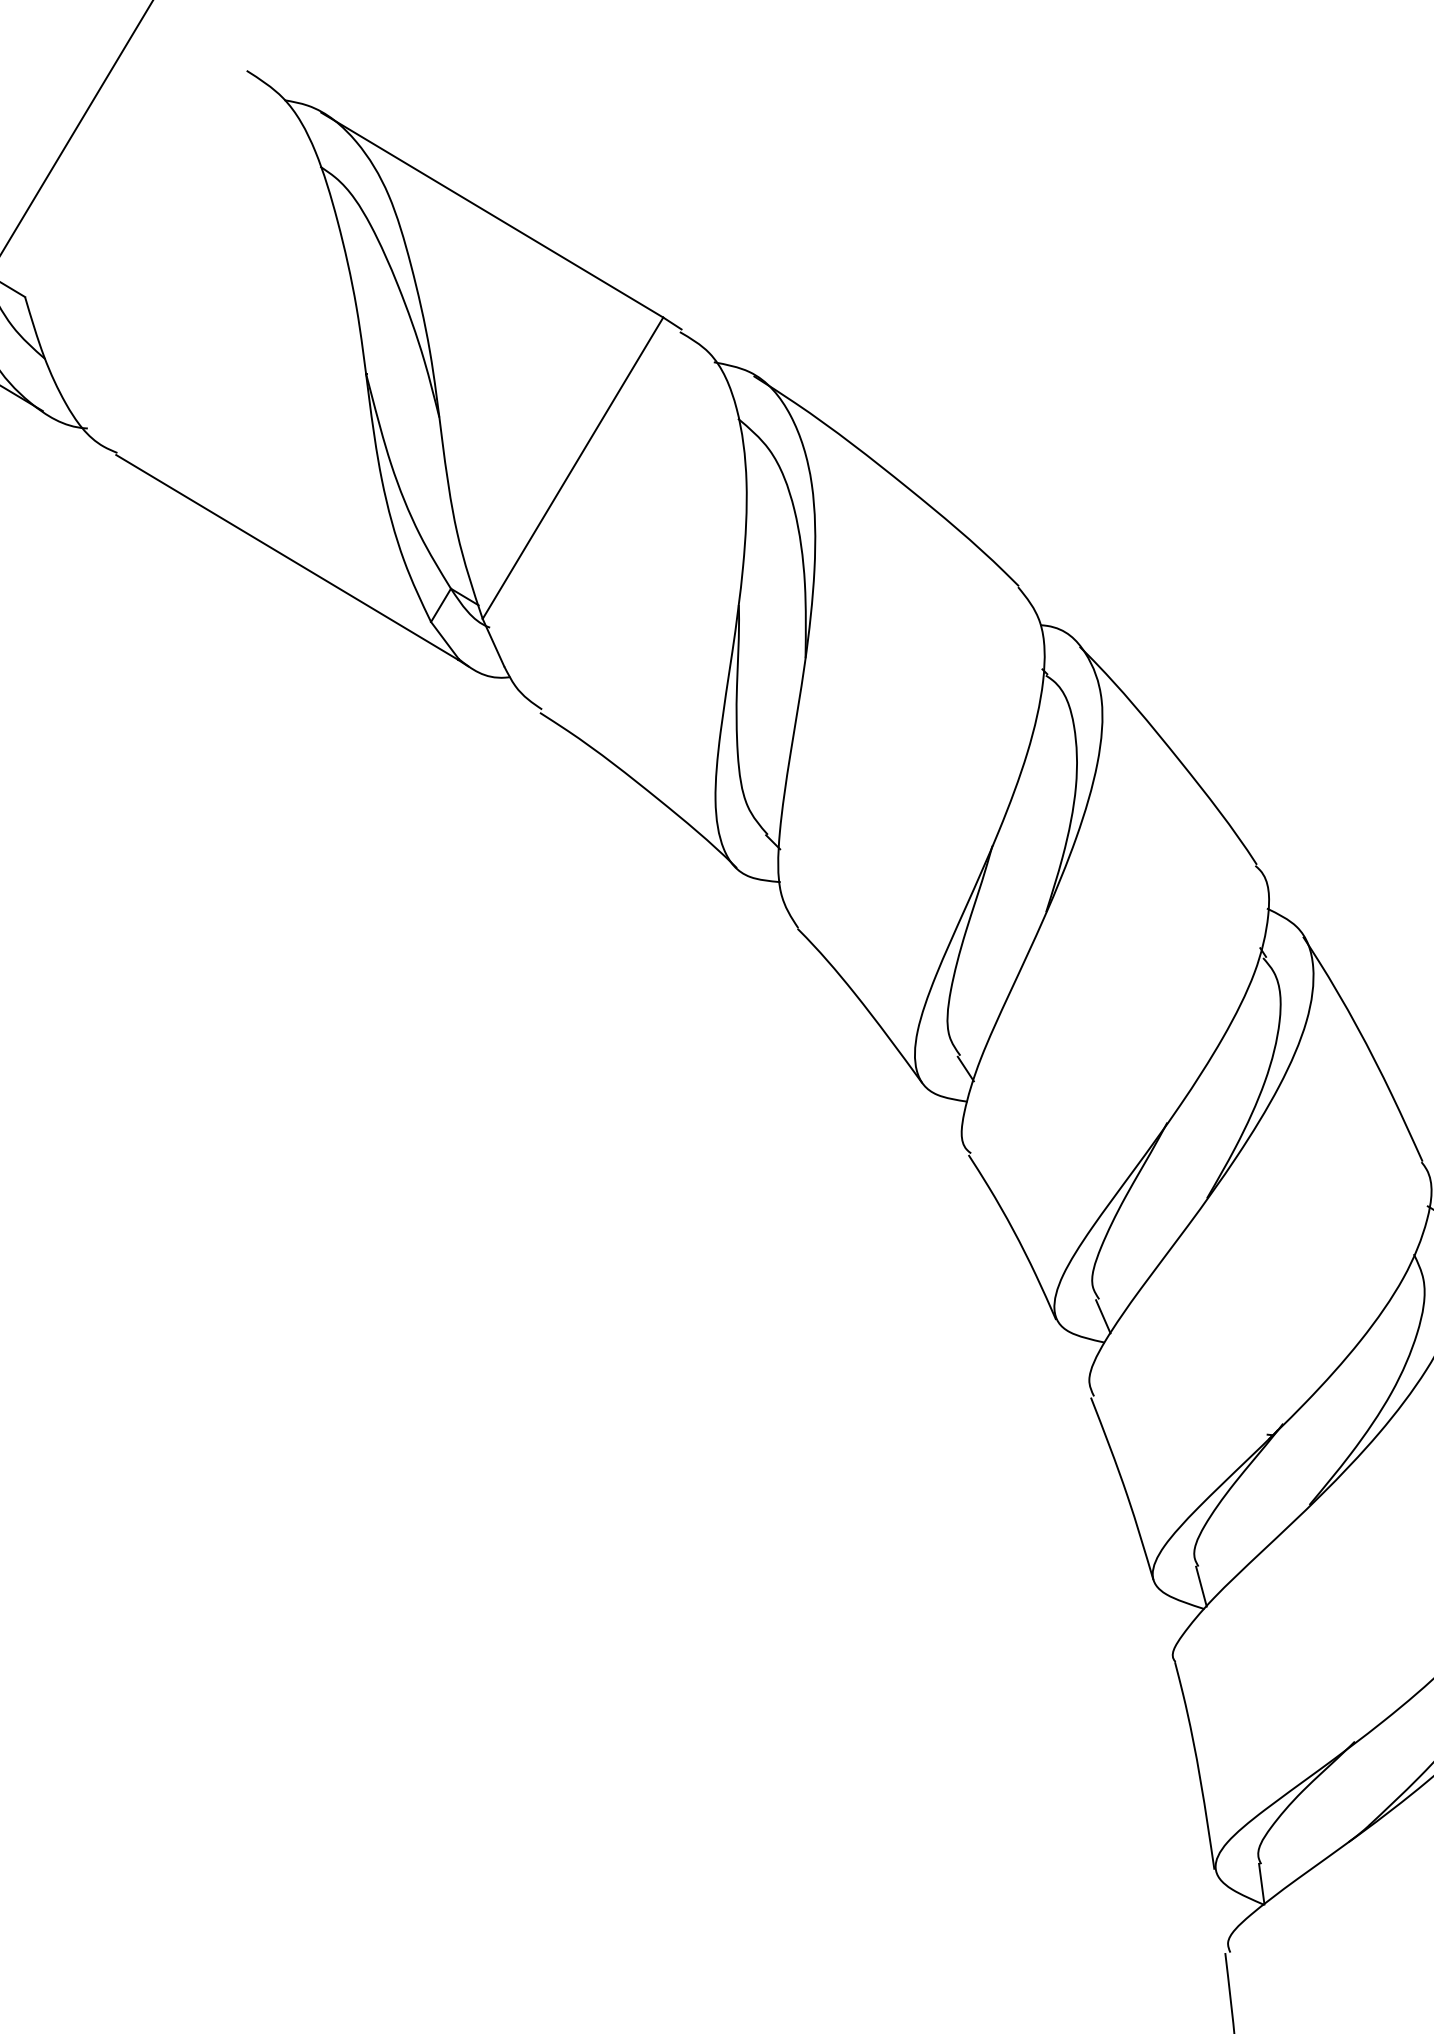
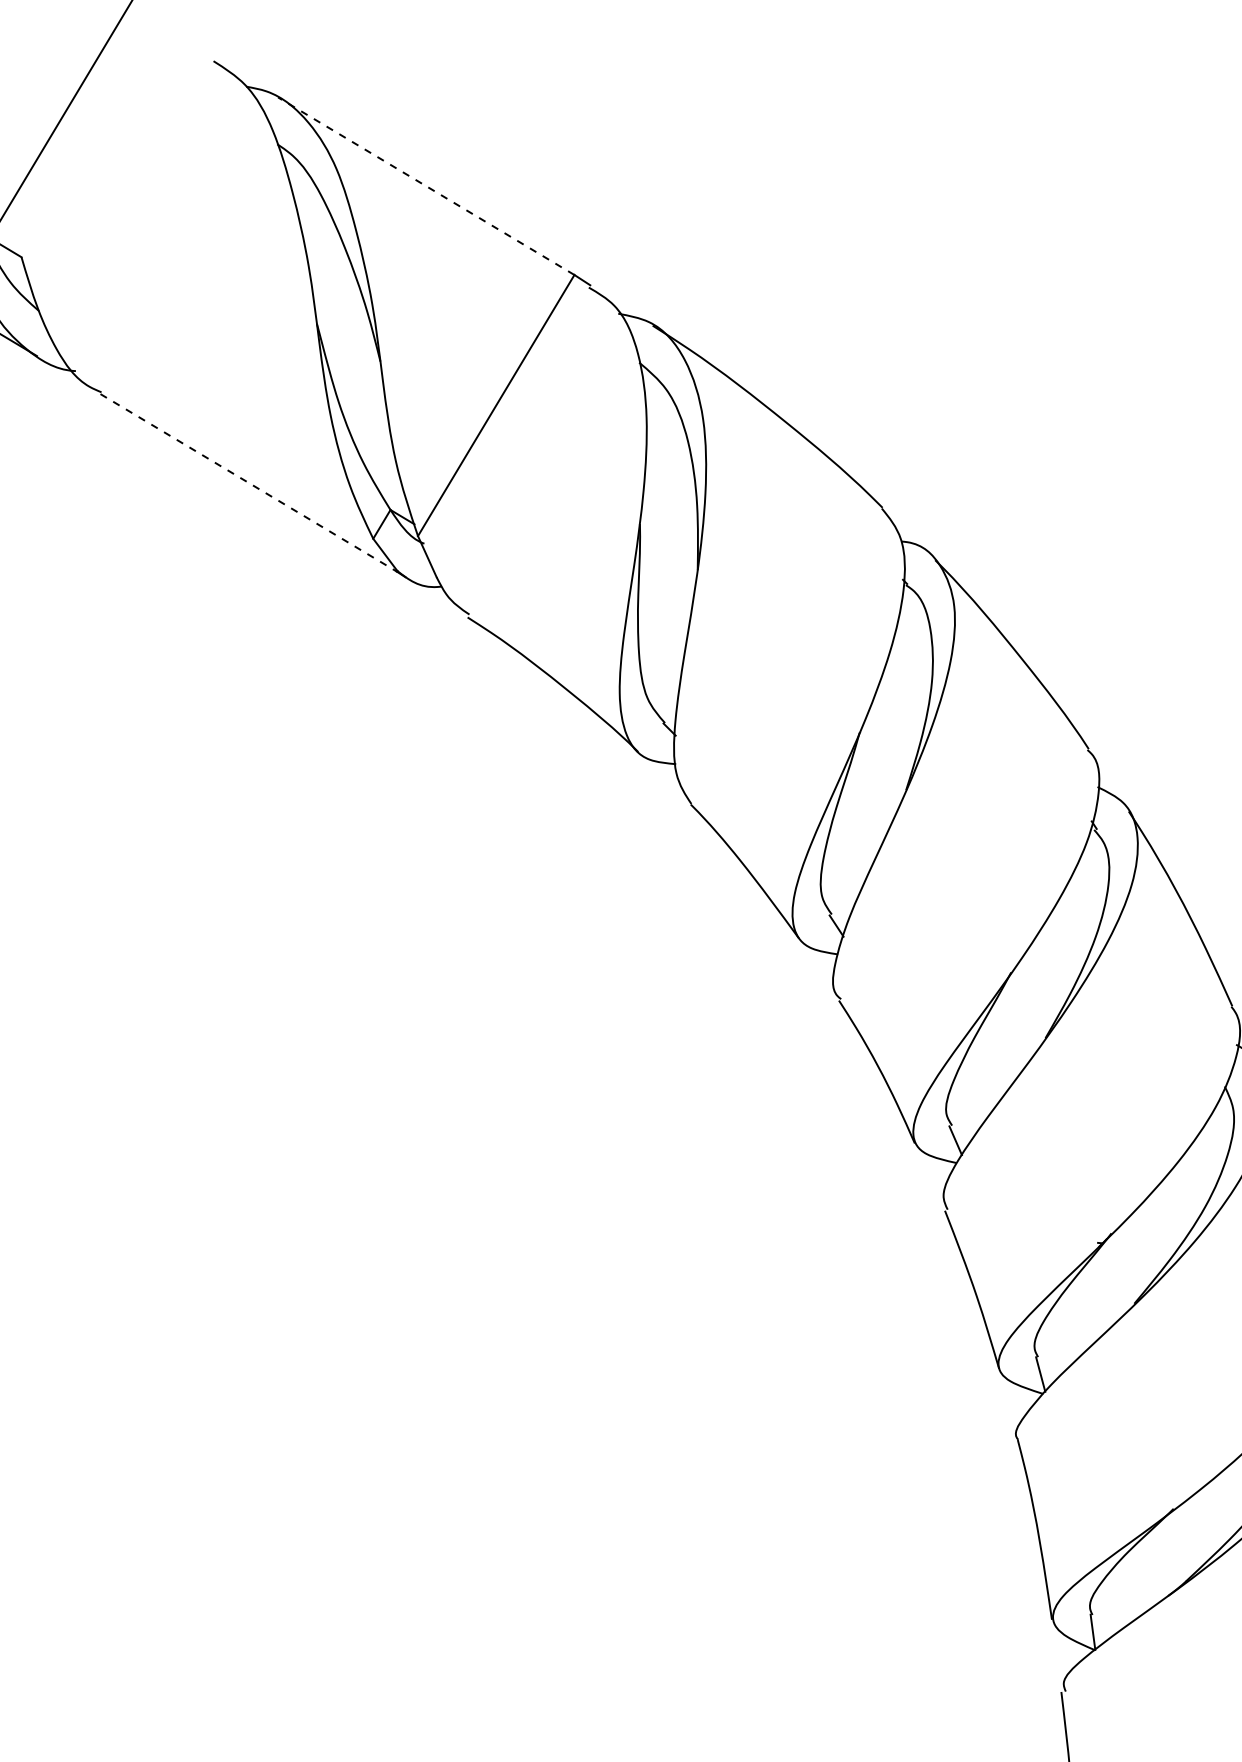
line: (492, 215) -> (426, 186), solid -> dashed
line: (287, 557) -> (248, 482), solid -> dashed

